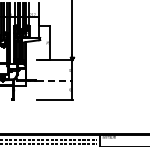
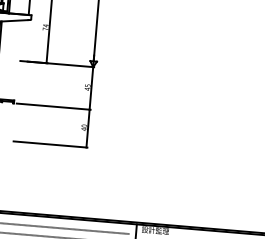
line: (54, 81) -> (52, 107), dashed -> solid

